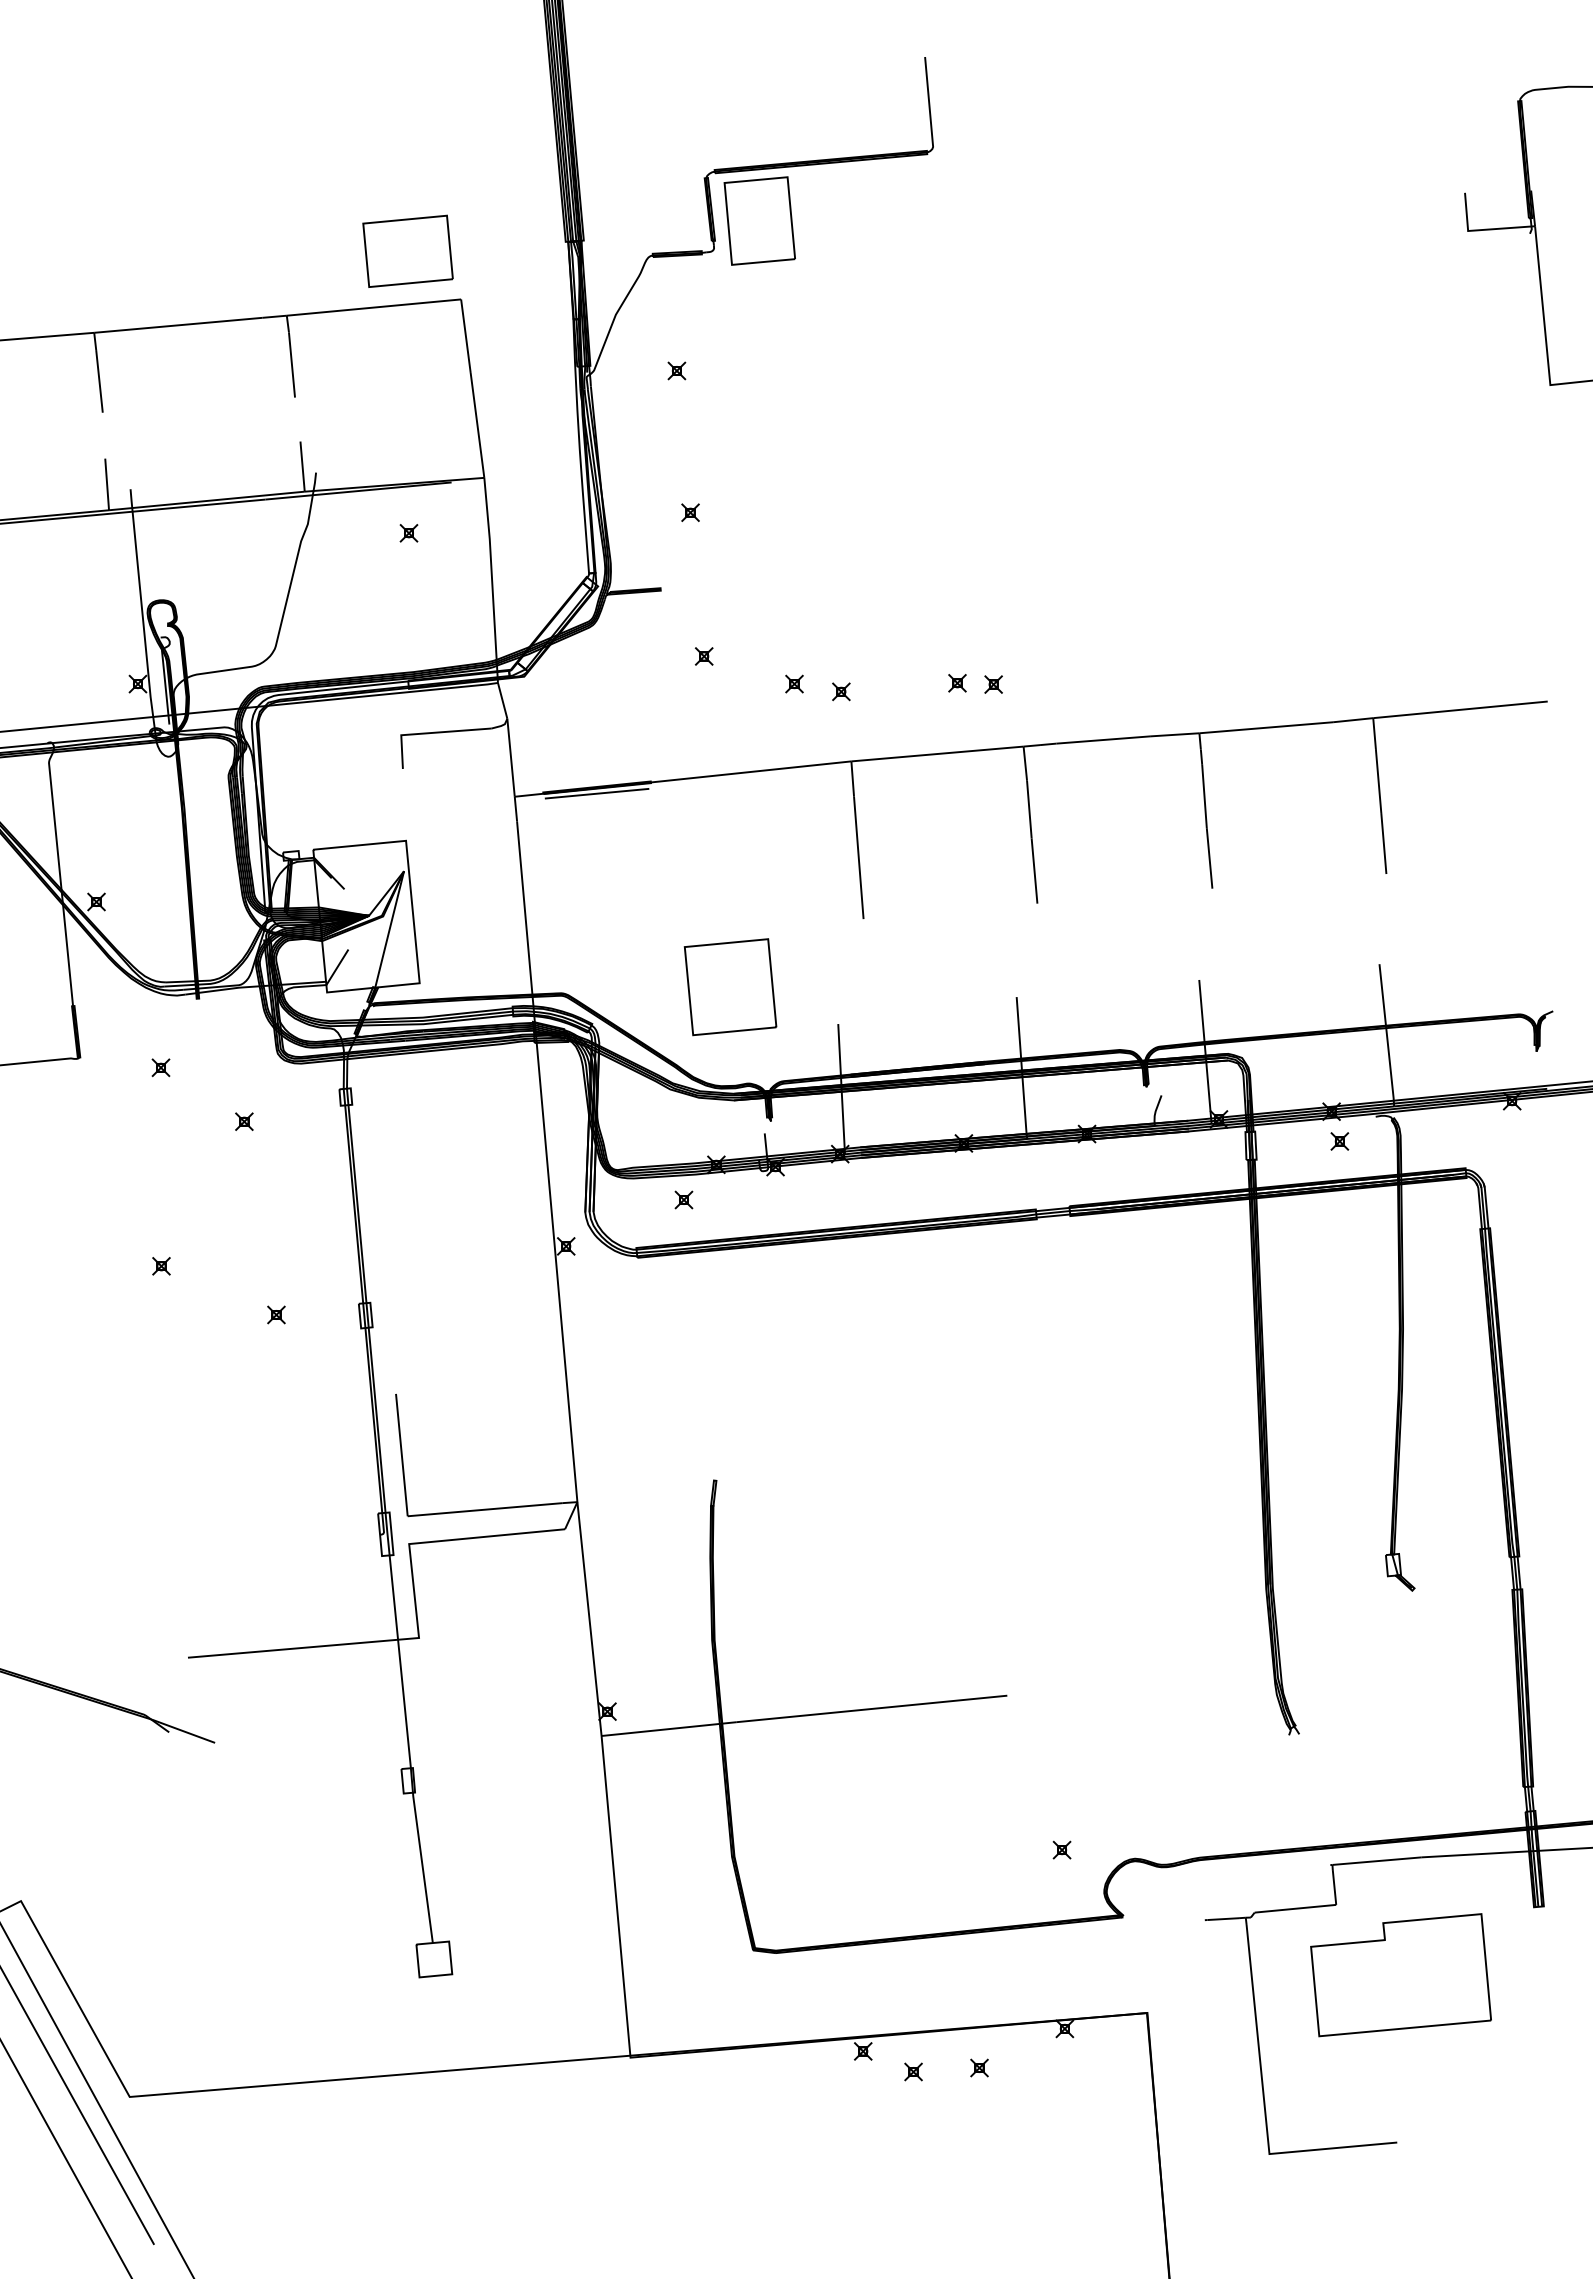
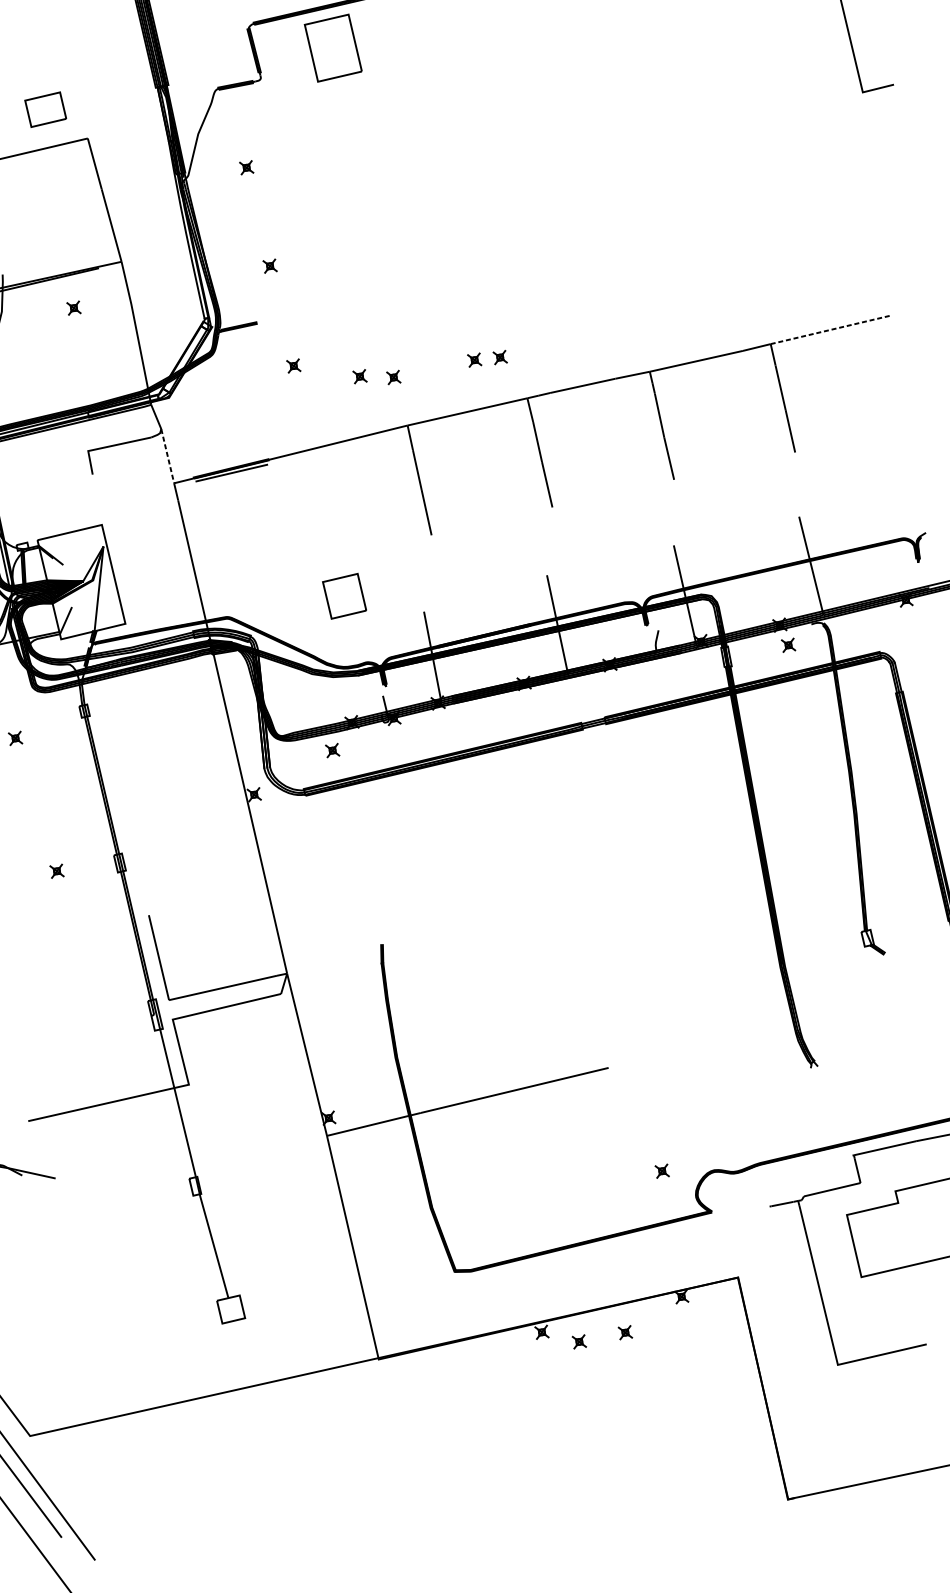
part: (759, 220) -> (333, 47), moved
part: (407, 250) -> (45, 109), size x0.6
line: (1460, 709) -> (831, 329), solid -> dashed
line: (511, 758) -> (168, 456), solid -> dashed
part: (730, 987) -> (344, 596), size x0.6

